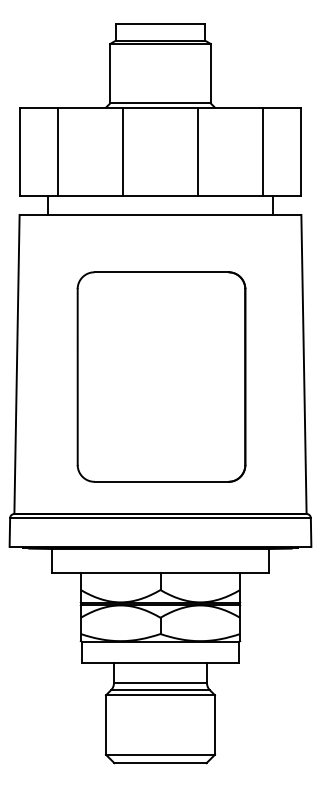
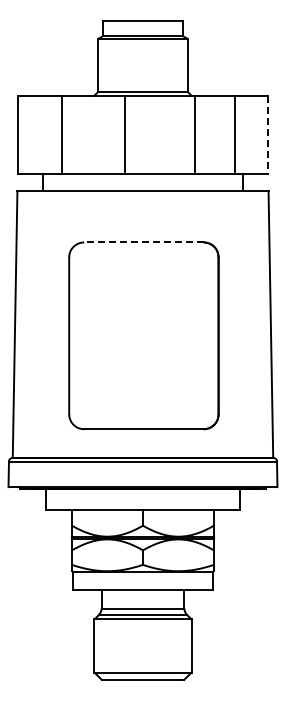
line: (57, 151) -> (62, 134), moved
line: (122, 151) -> (125, 134), moved
line: (198, 151) -> (194, 134), moved
line: (301, 152) -> (268, 135), solid -> dashed
line: (161, 272) -> (143, 242), solid -> dashed

